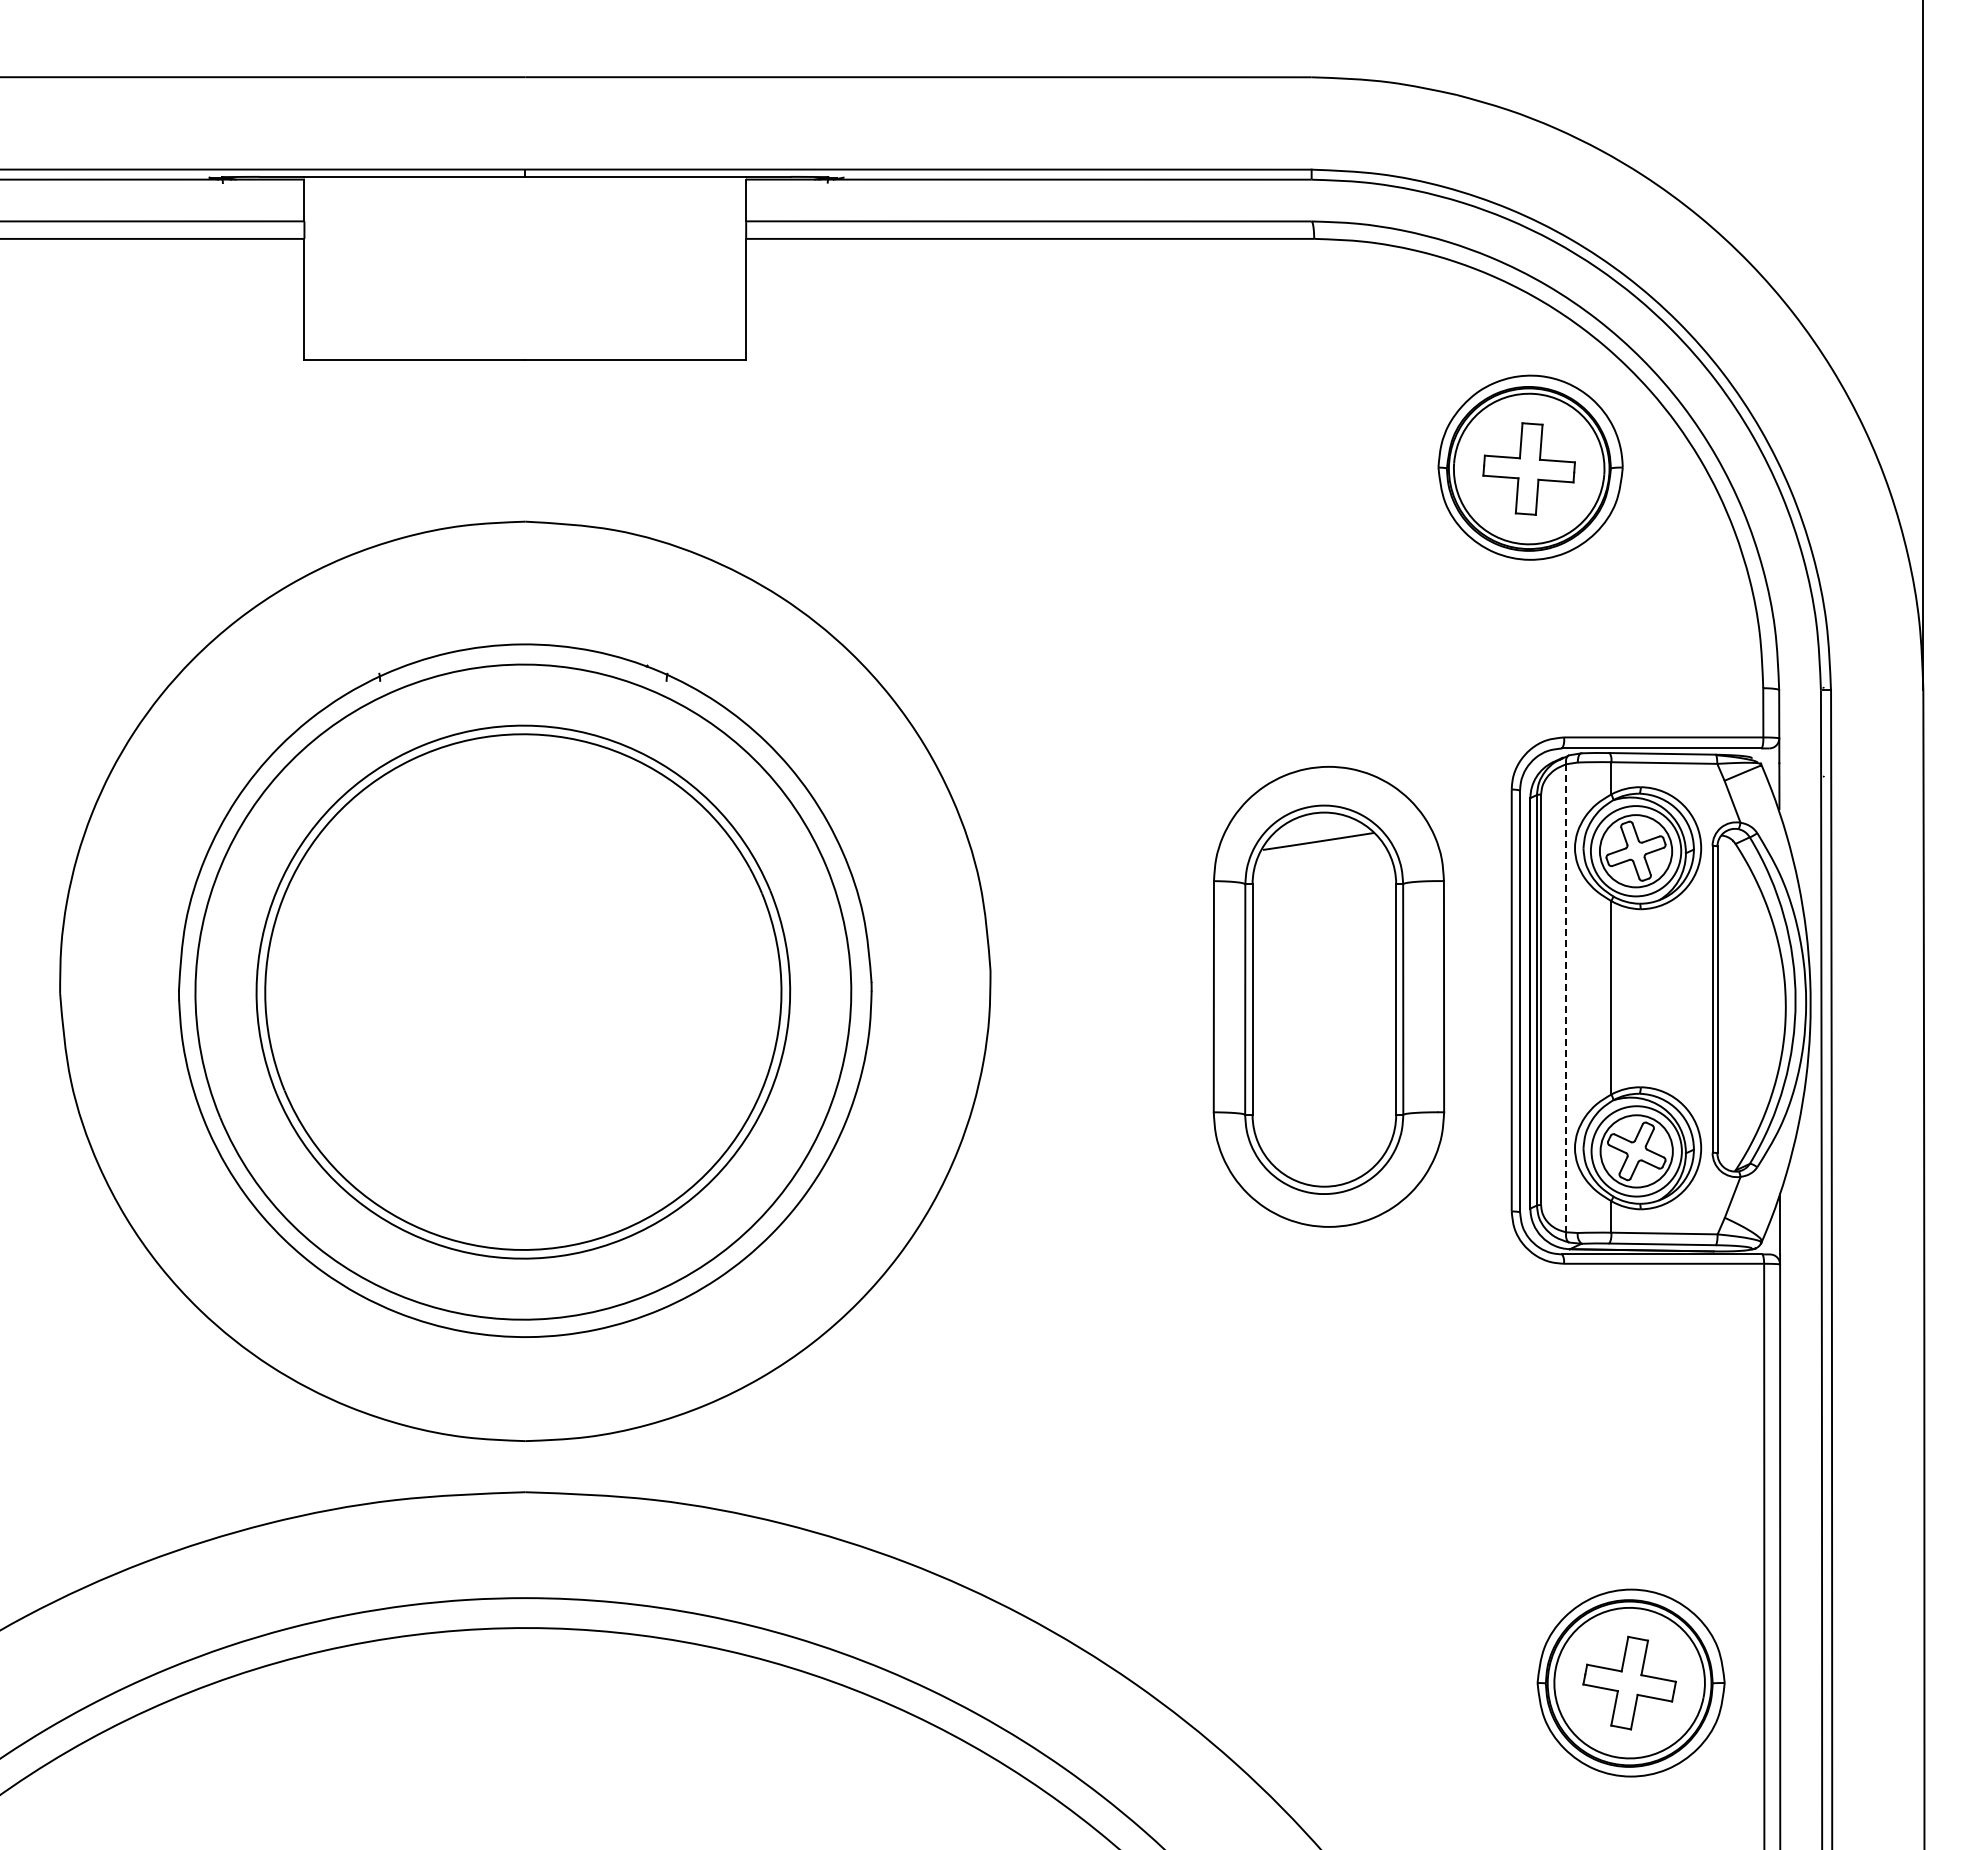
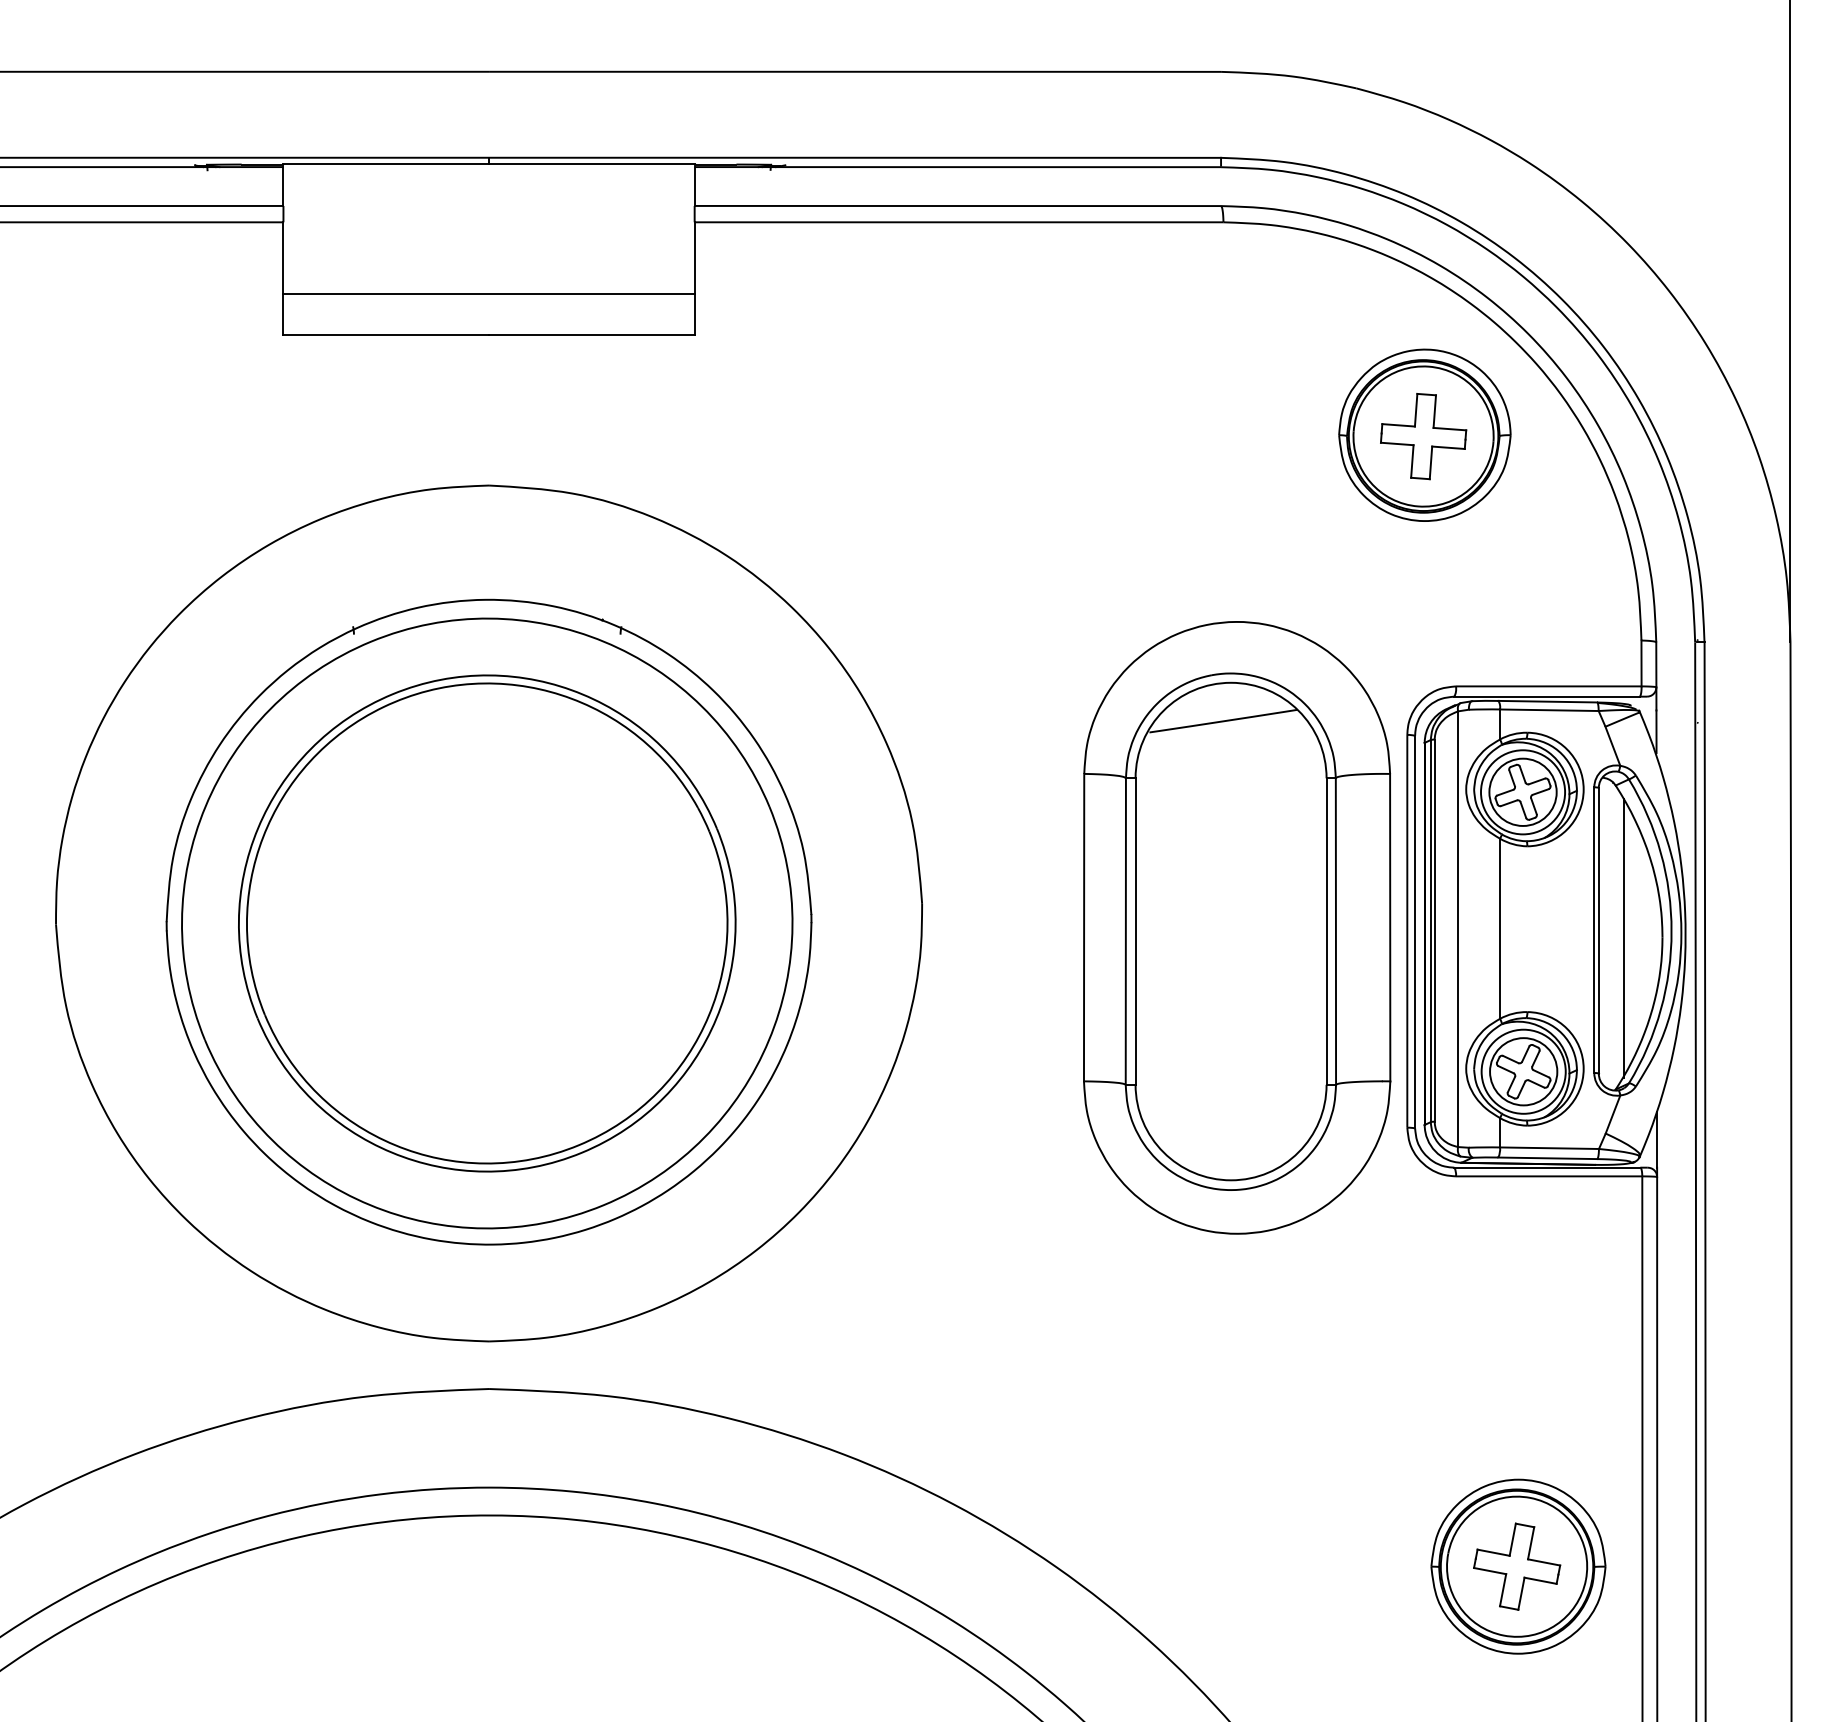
line: (525, 316) -> (489, 294), added
part: (1328, 996) -> (1236, 927), size x1.43
line: (1566, 998) -> (1458, 929), dashed -> solid
line: (1744, 1007) -> (1624, 937), added

